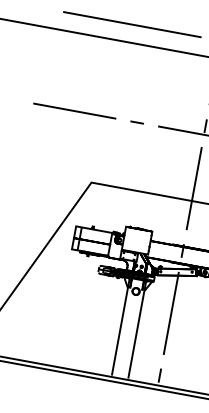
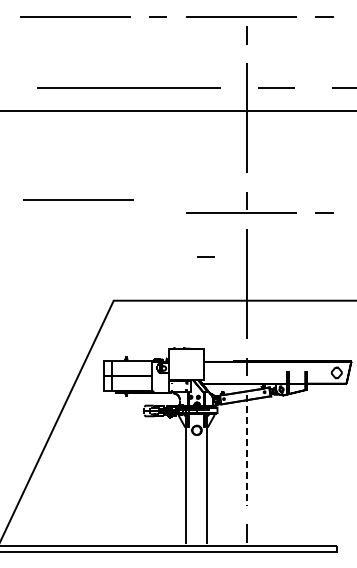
line: (74, 111) -> (78, 199), moved
line: (136, 122) -> (205, 256), moved
line: (171, 313) -> (247, 450), solid -> dashed

